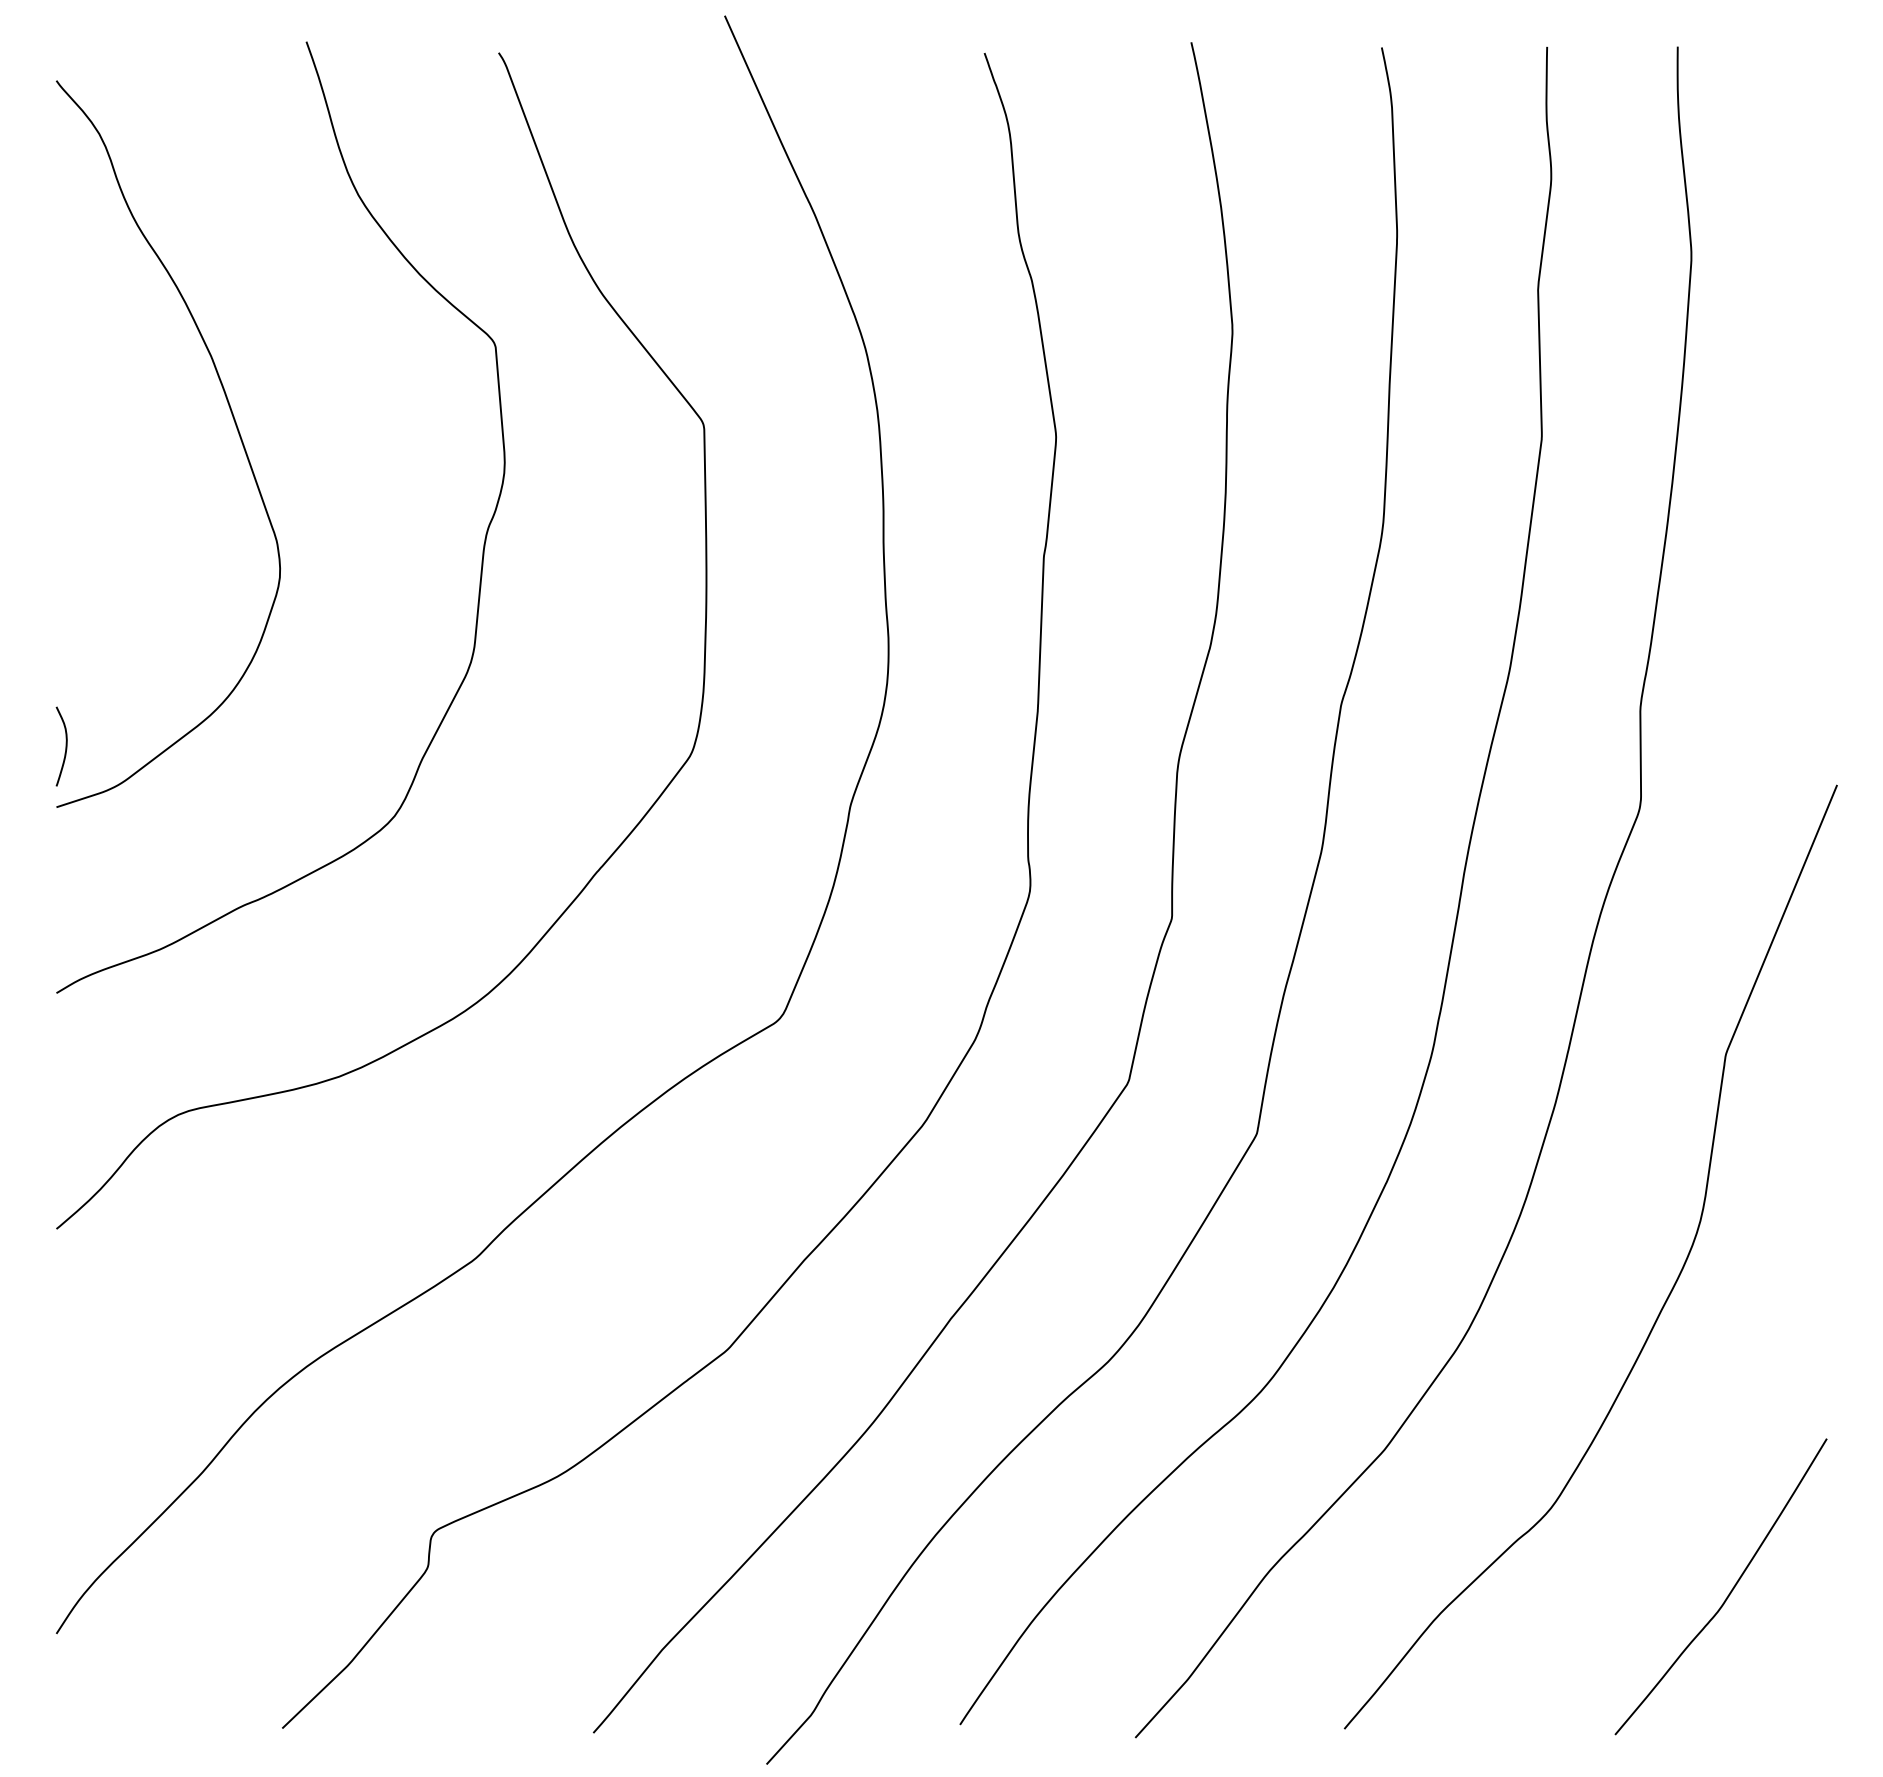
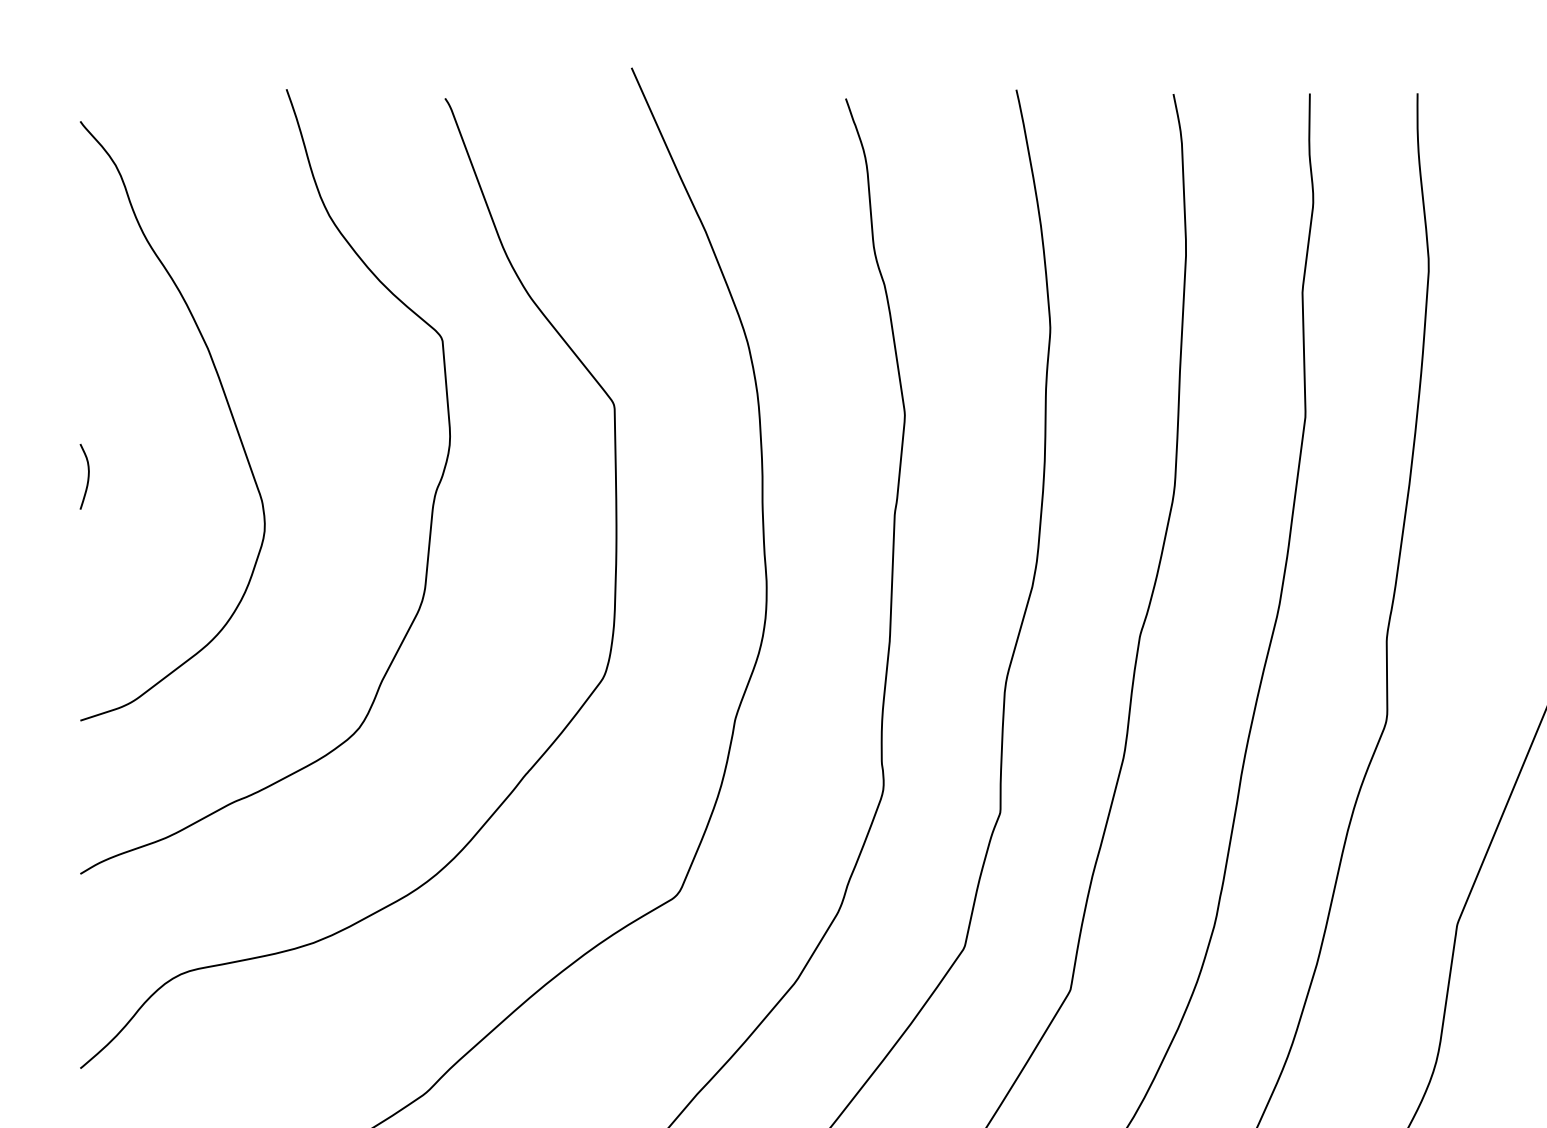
curve: (65, 746) -> (87, 476), moved

